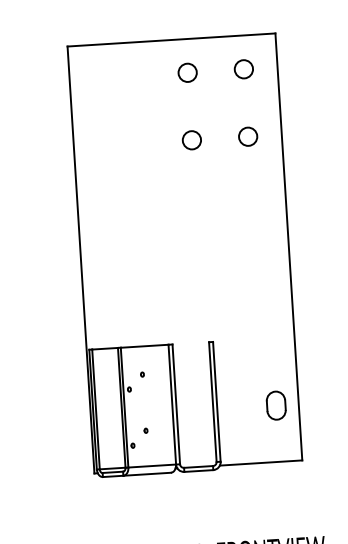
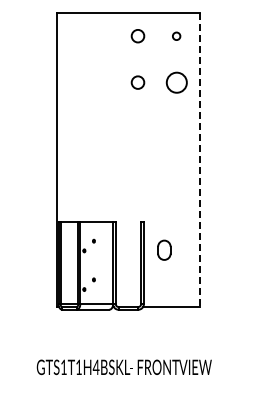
circle: (243, 69) -> (176, 36), size x0.6
circle: (247, 136) -> (176, 82), size x1.6
line: (288, 246) -> (199, 159), solid -> dashed
part: (276, 404) -> (164, 249), moved

